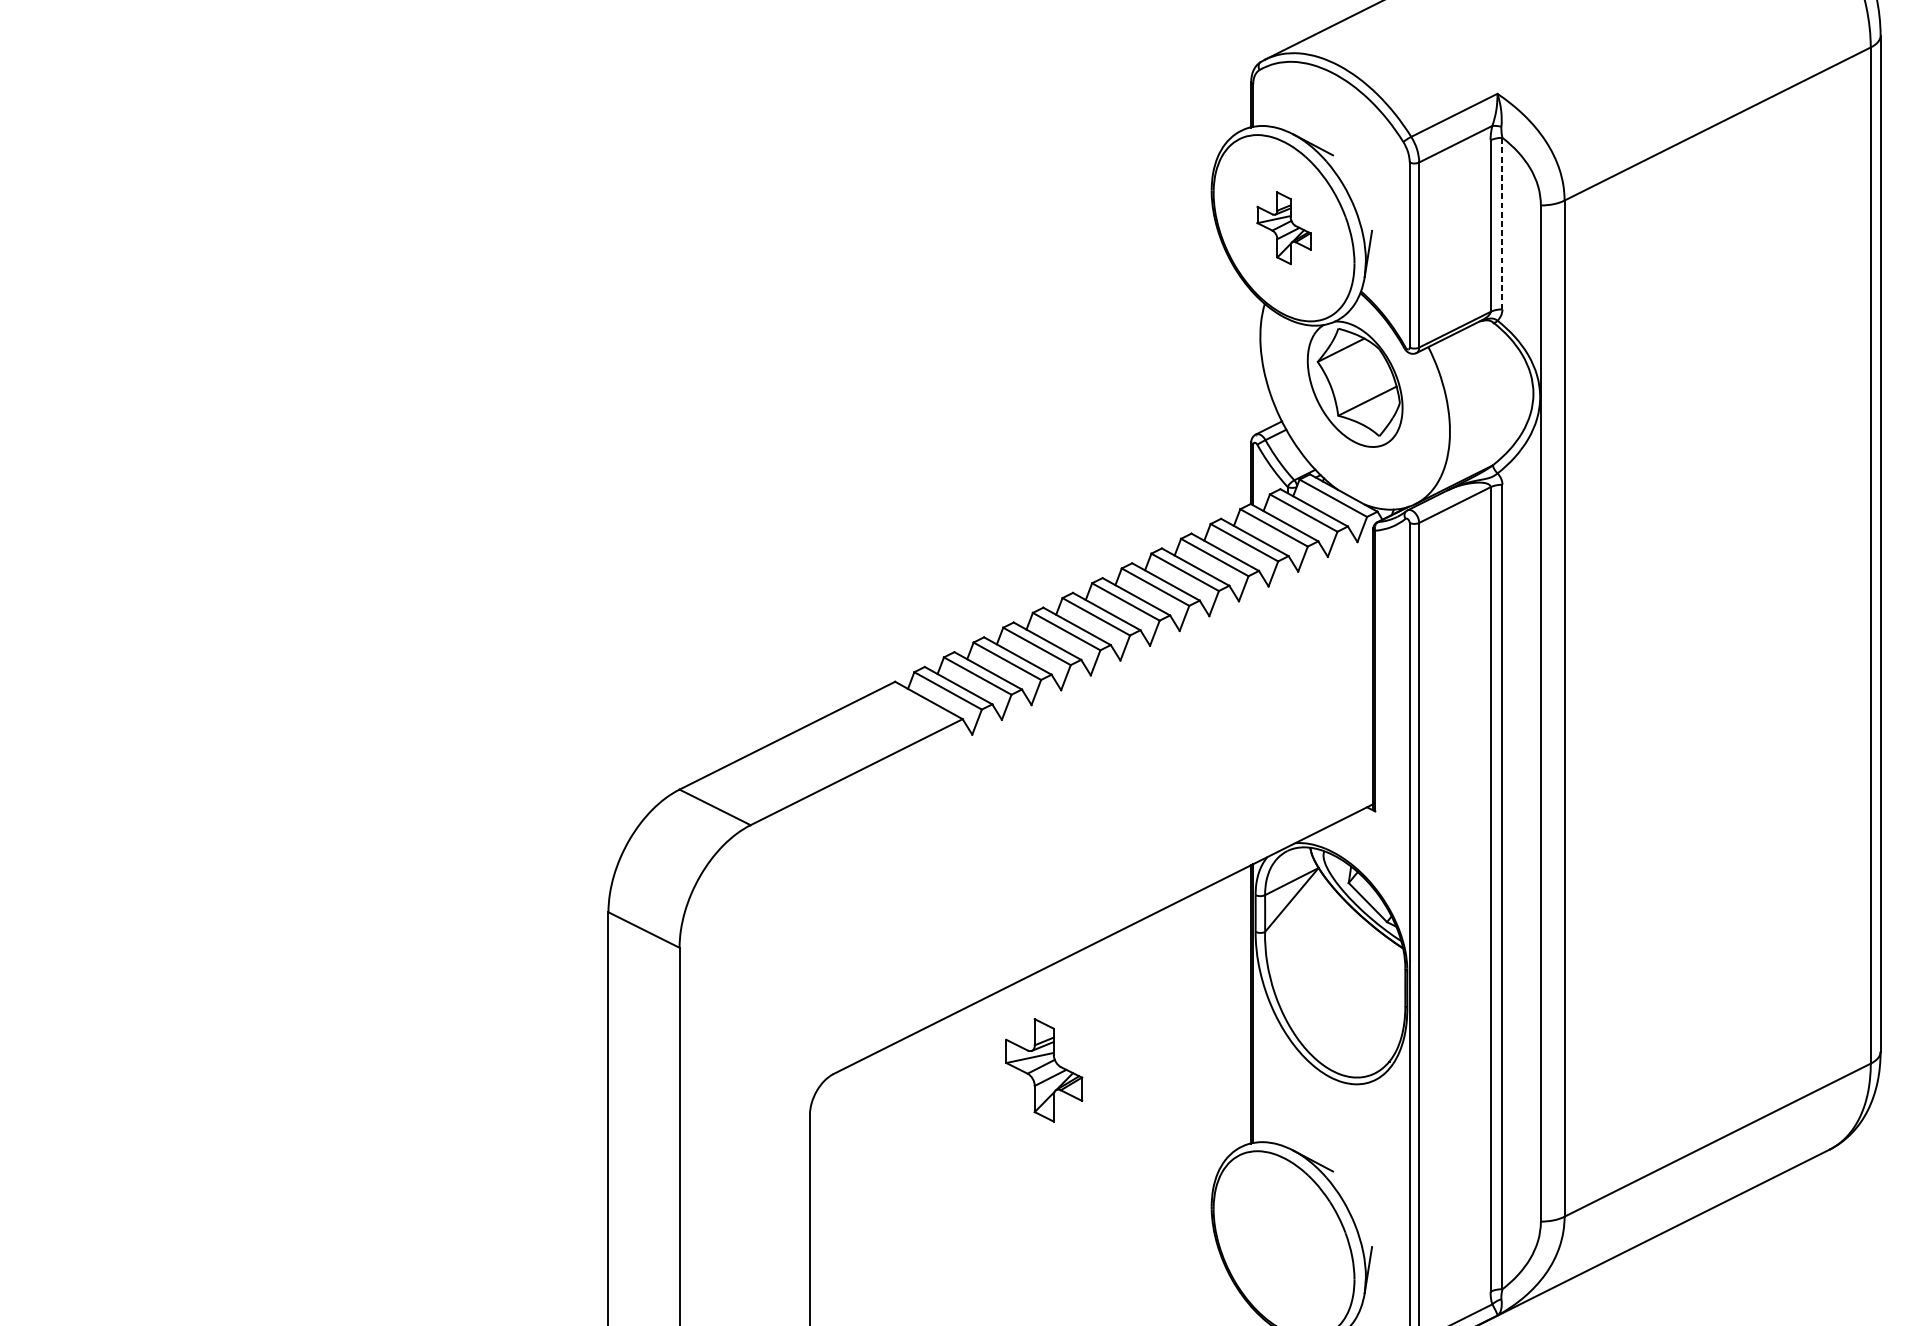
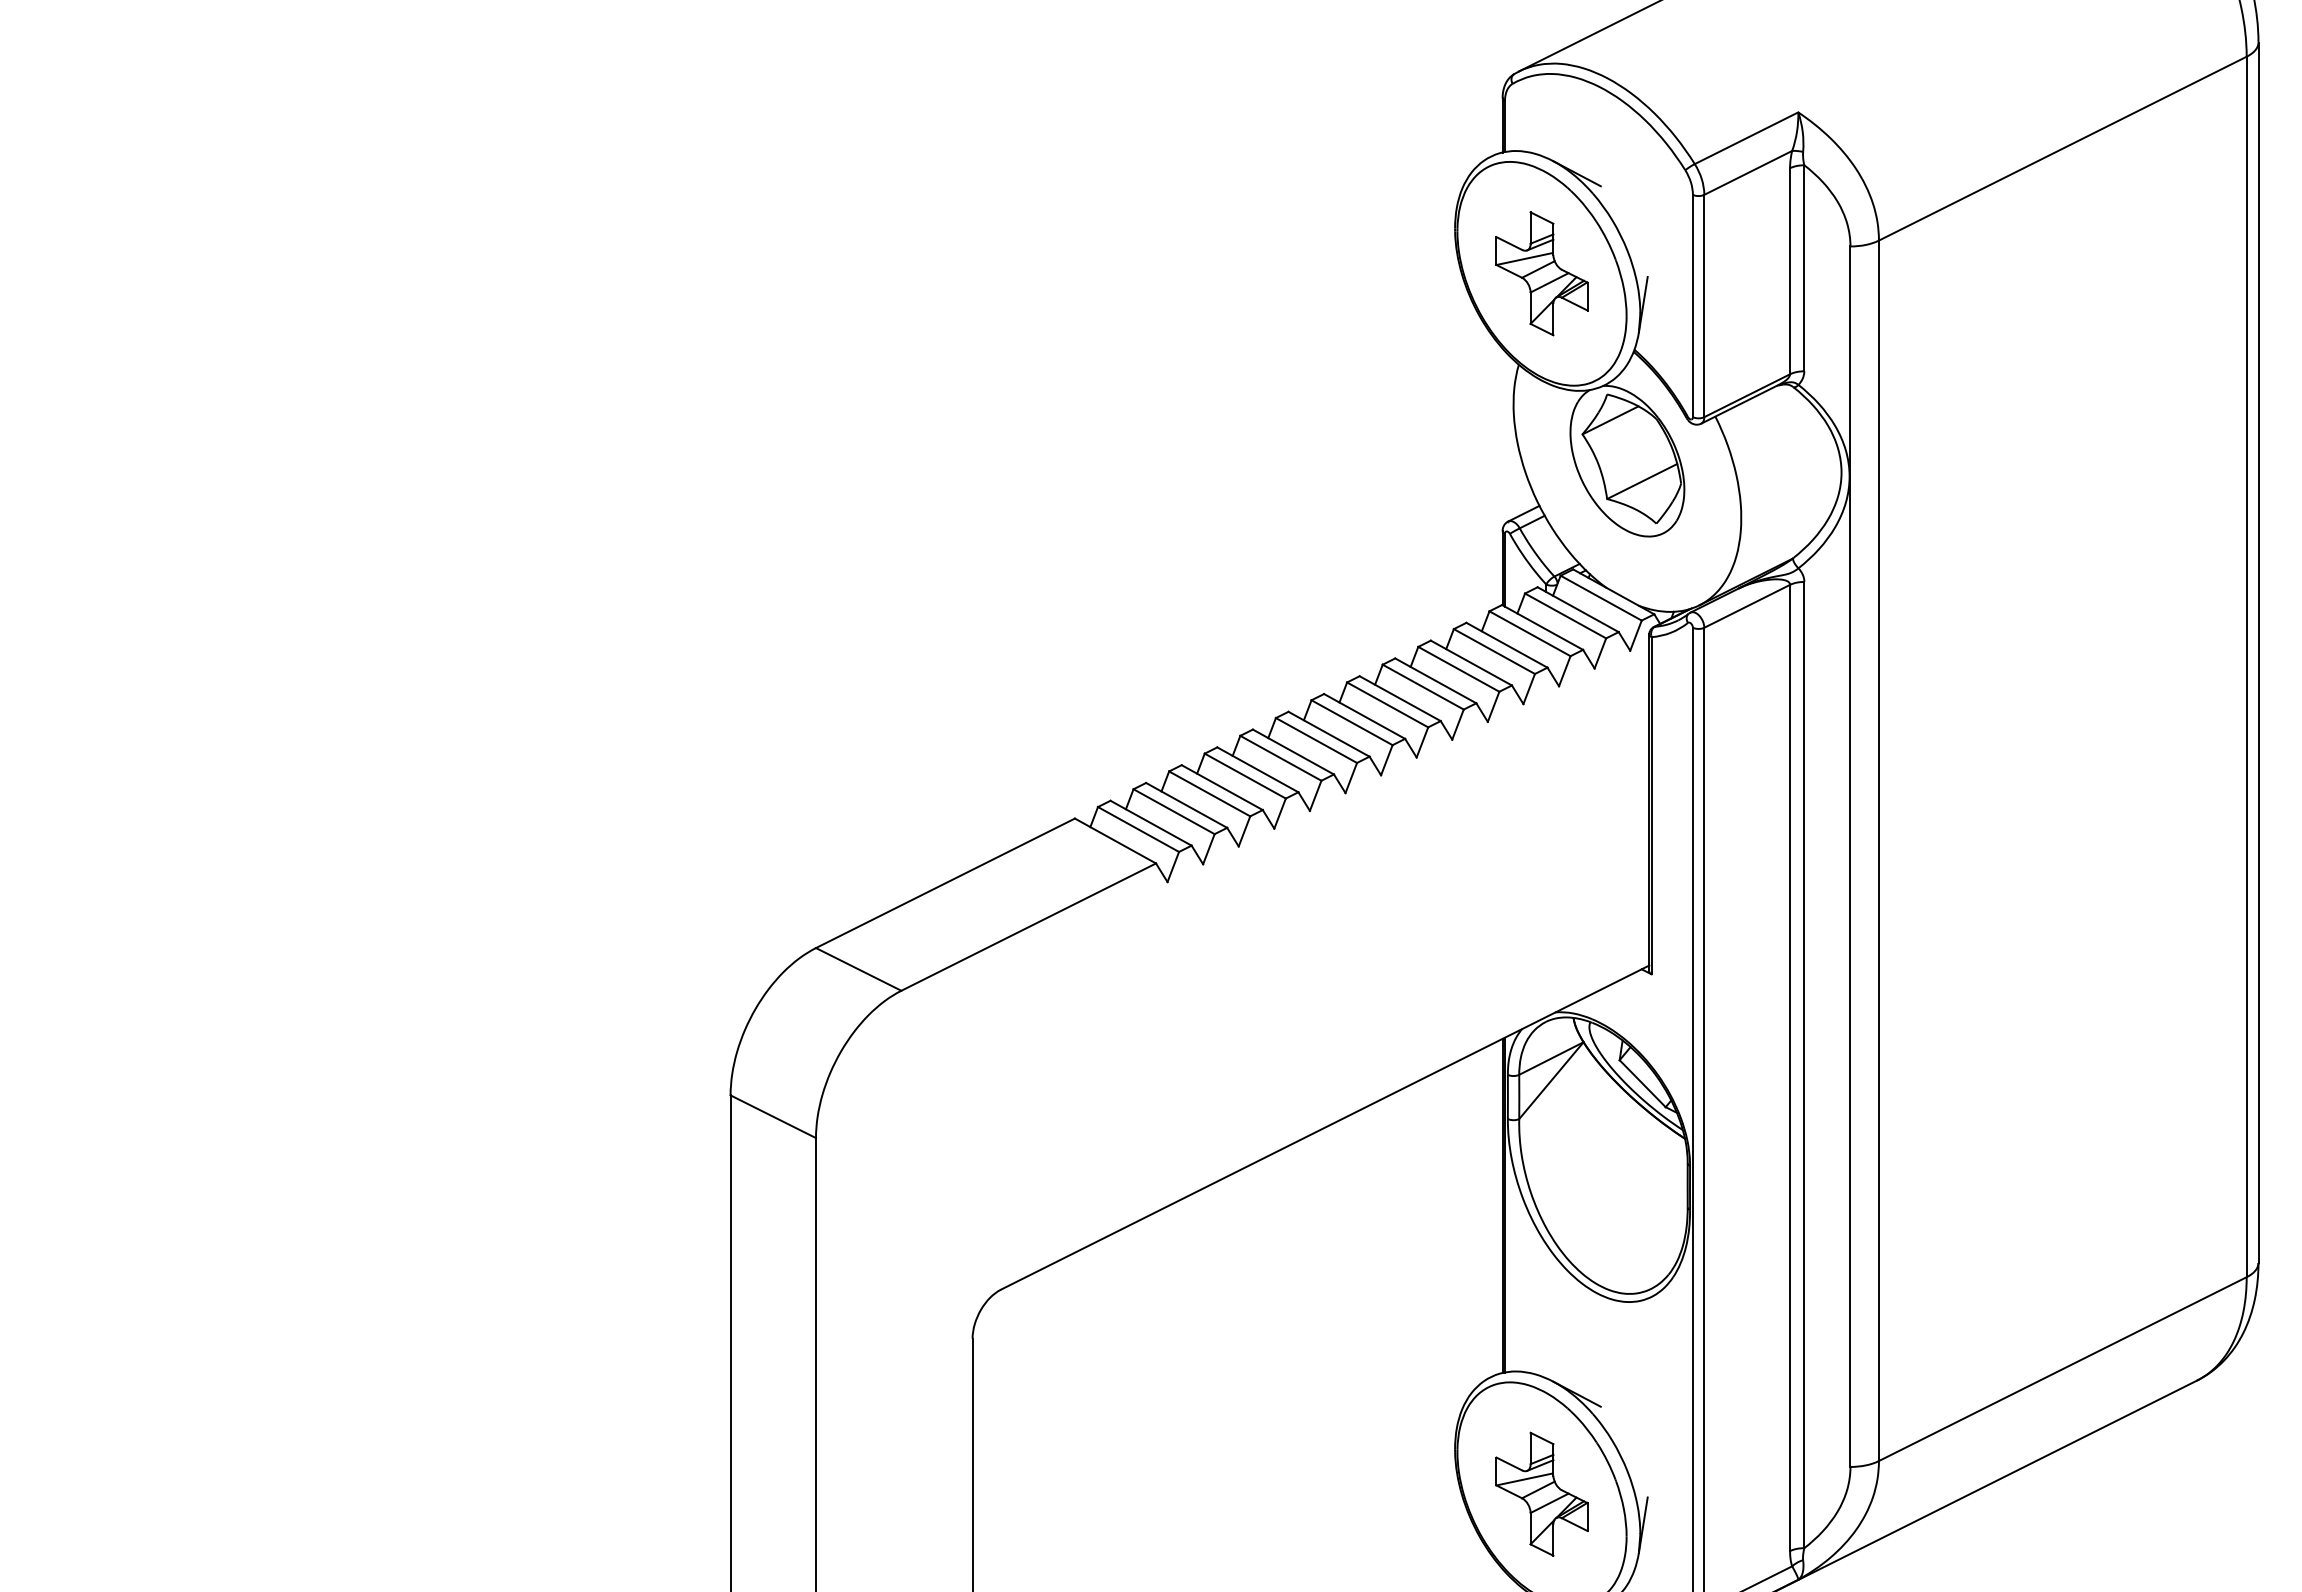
line: (1502, 222) -> (1804, 267), dashed -> solid
part: (1283, 227) -> (1541, 273), size x1.43
part: (1043, 1069) -> (1541, 1493), moved

